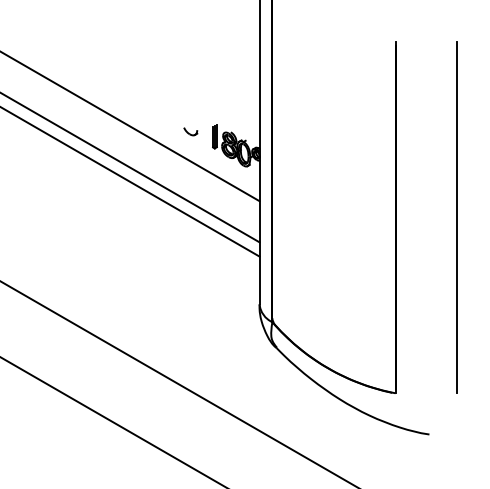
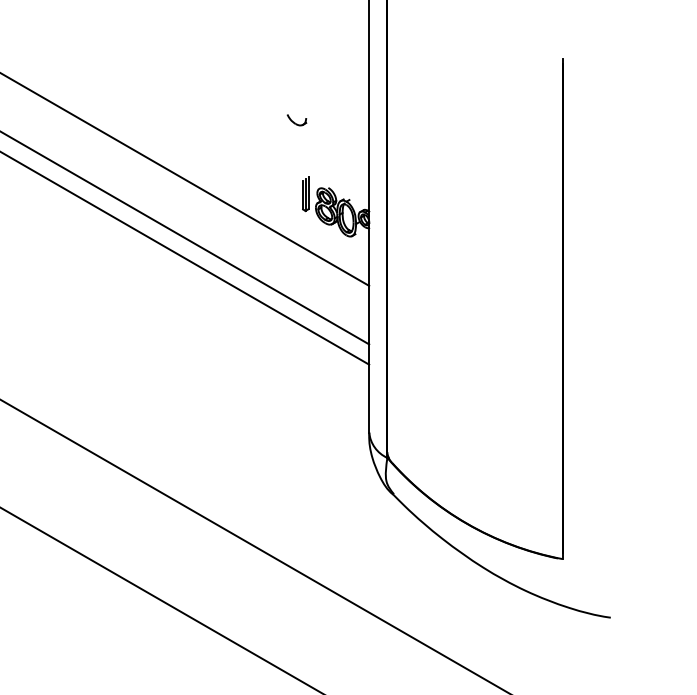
part: (190, 131) -> (296, 119), moved
line: (457, 217) -> (650, 309), removed

